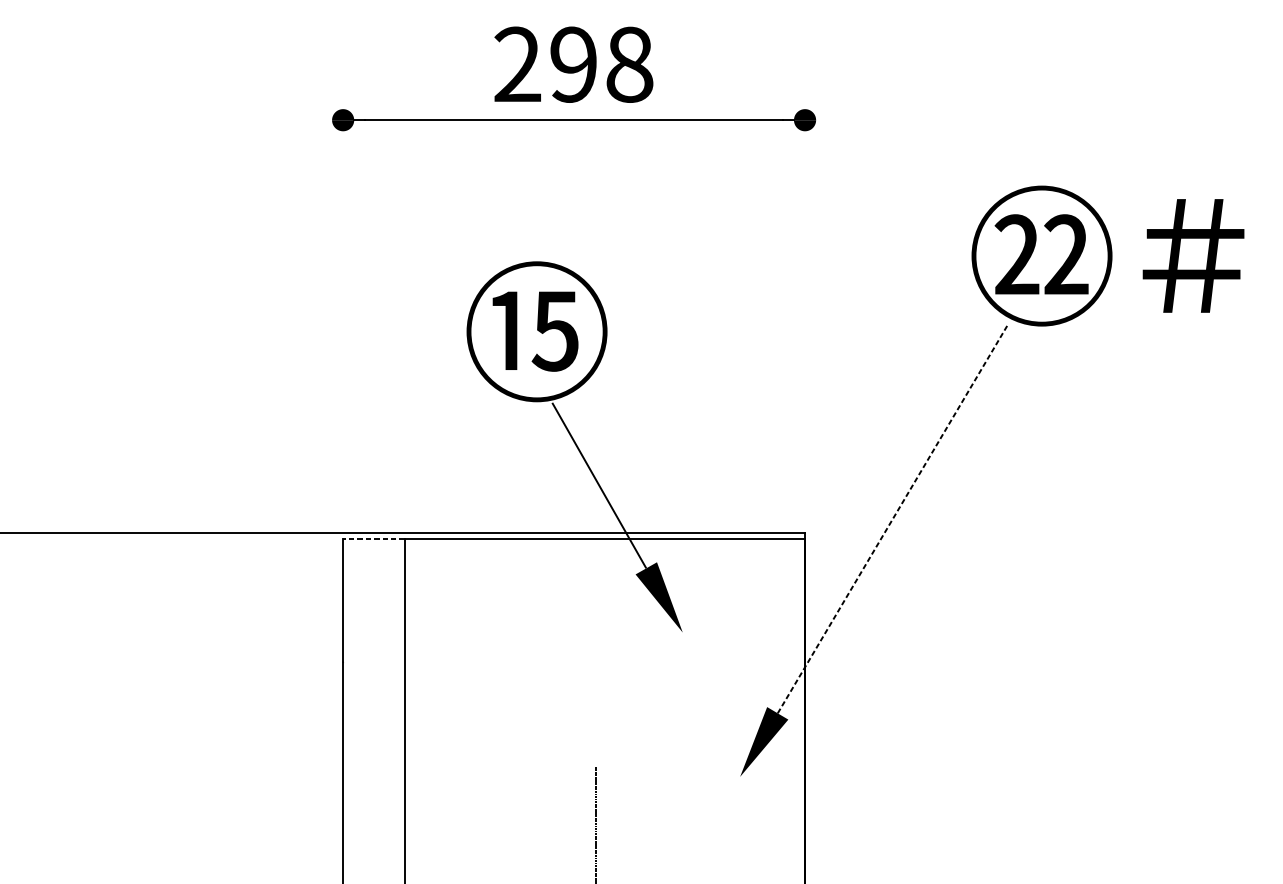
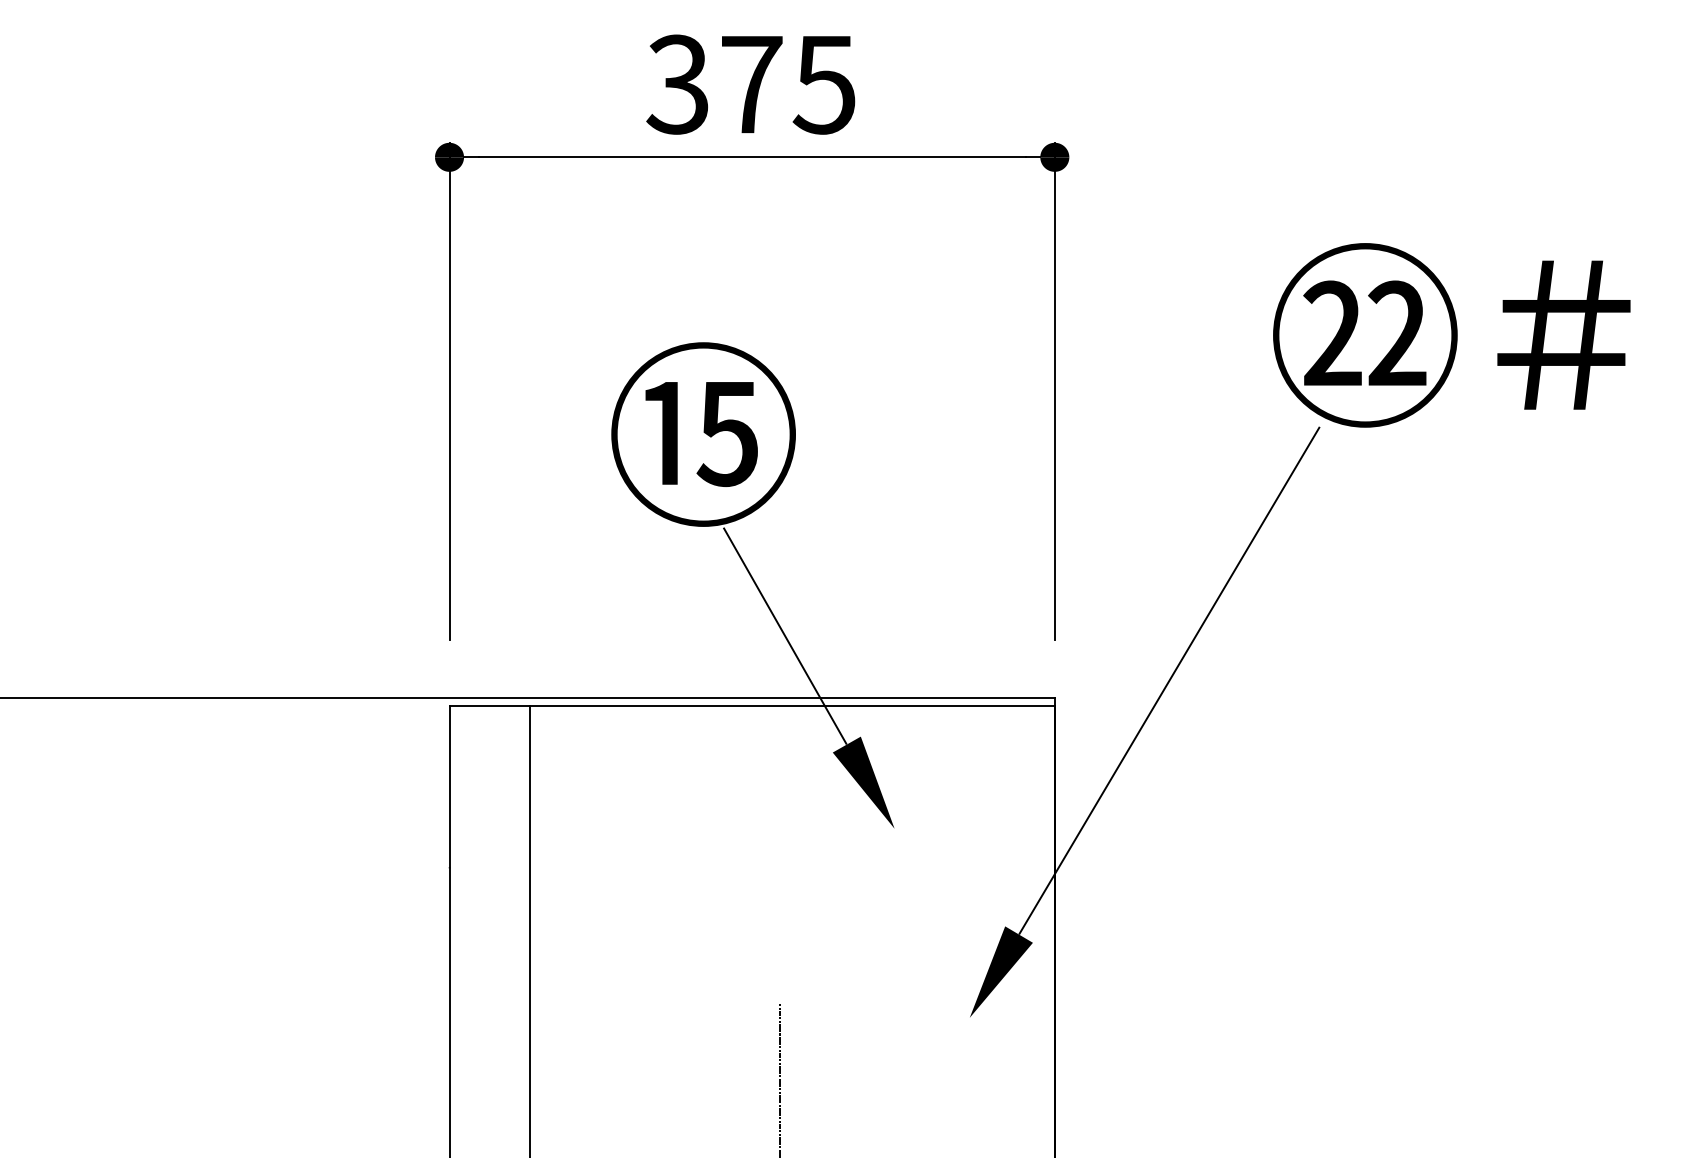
text: (572, 64) -> (750, 84), 298 -> 375
line: (343, 298) -> (449, 390), added
line: (804, 298) -> (1054, 390), added
line: (892, 519) -> (1169, 680), dashed -> solid
line: (373, 539) -> (489, 706), dashed -> solid

